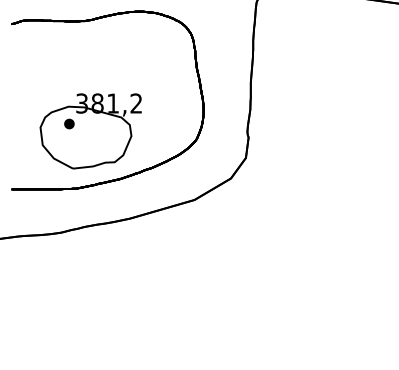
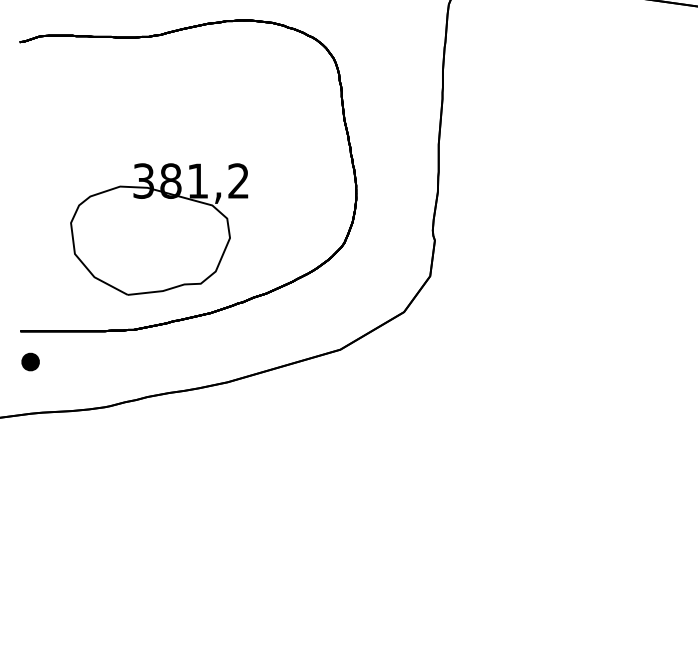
part: (69, 123) -> (30, 361), moved

